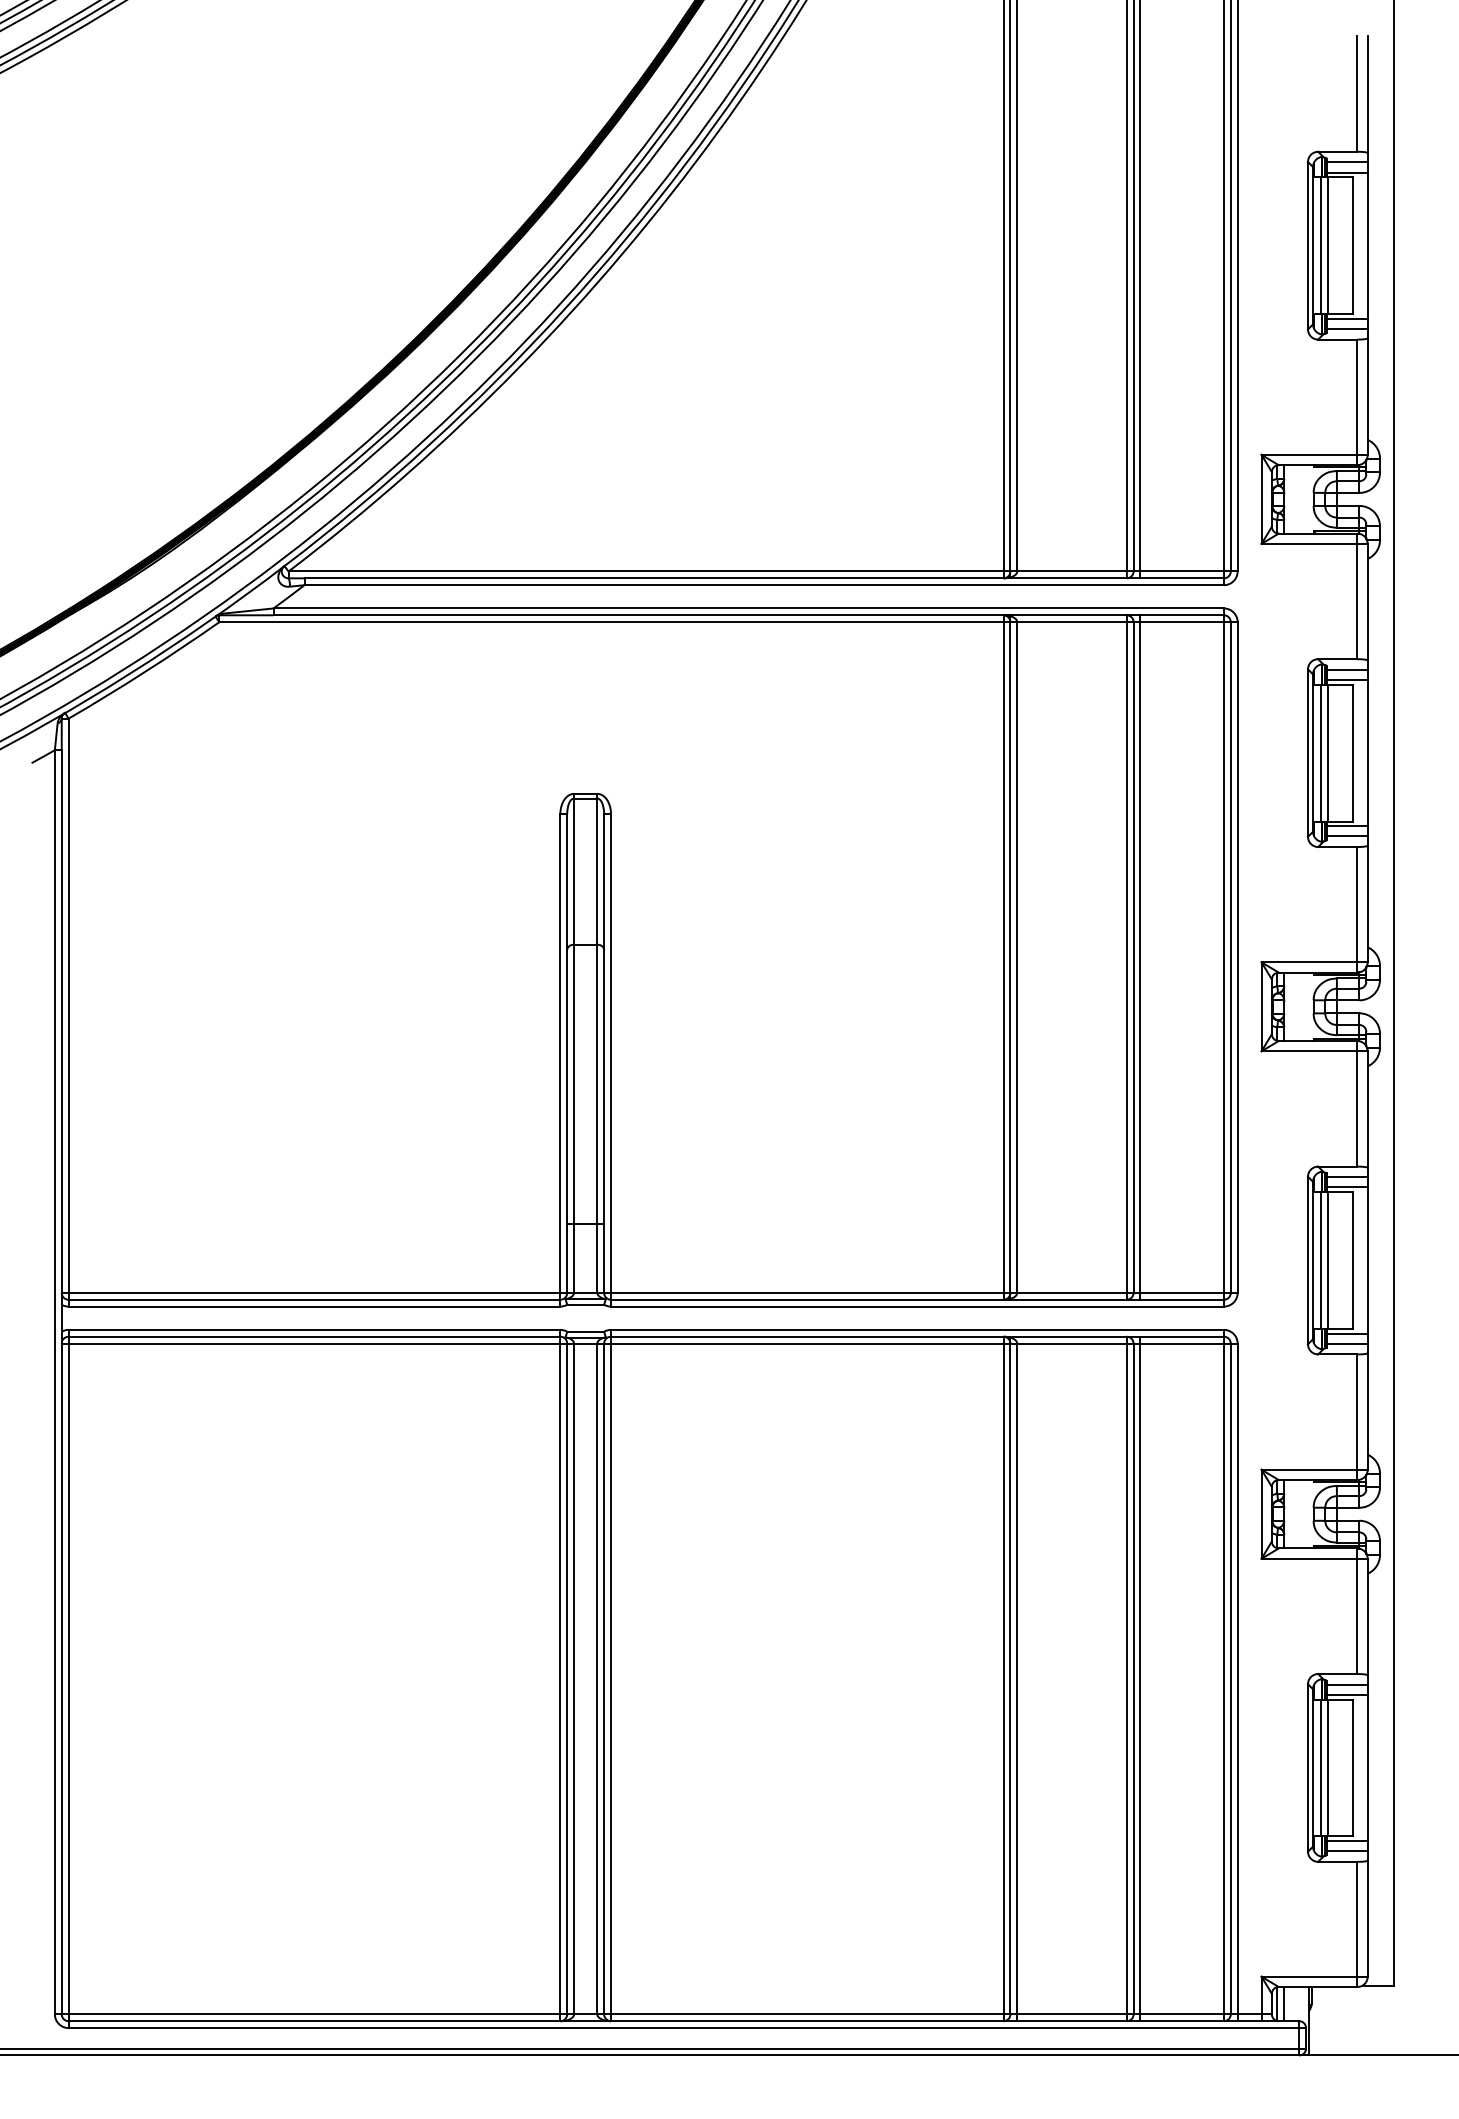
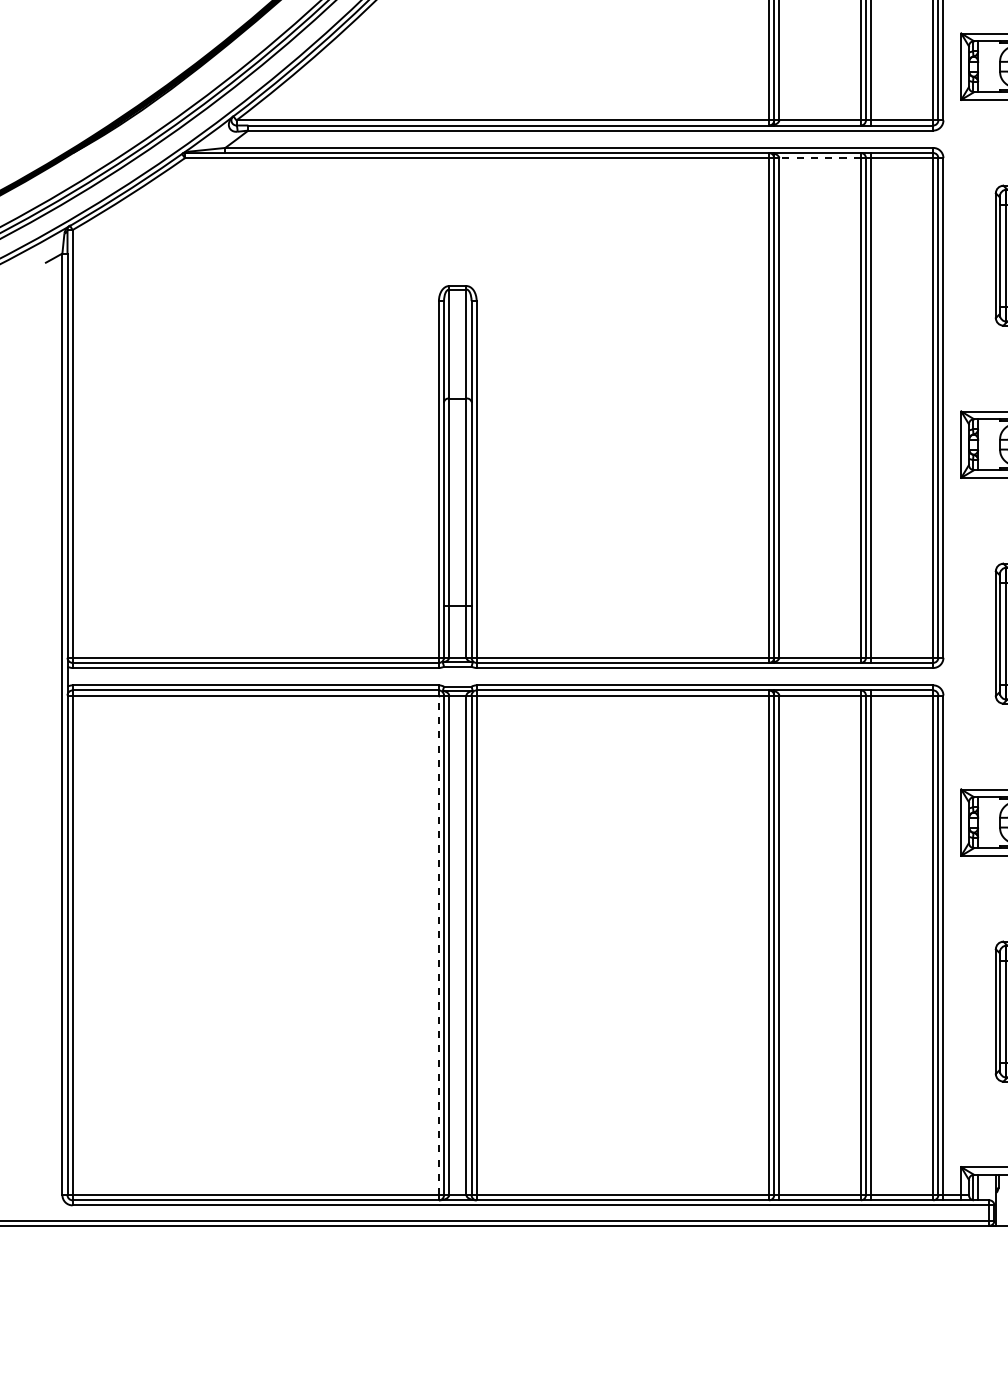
line: (1072, 622) -> (820, 158), solid -> dashed
line: (560, 1678) -> (439, 945), solid -> dashed

